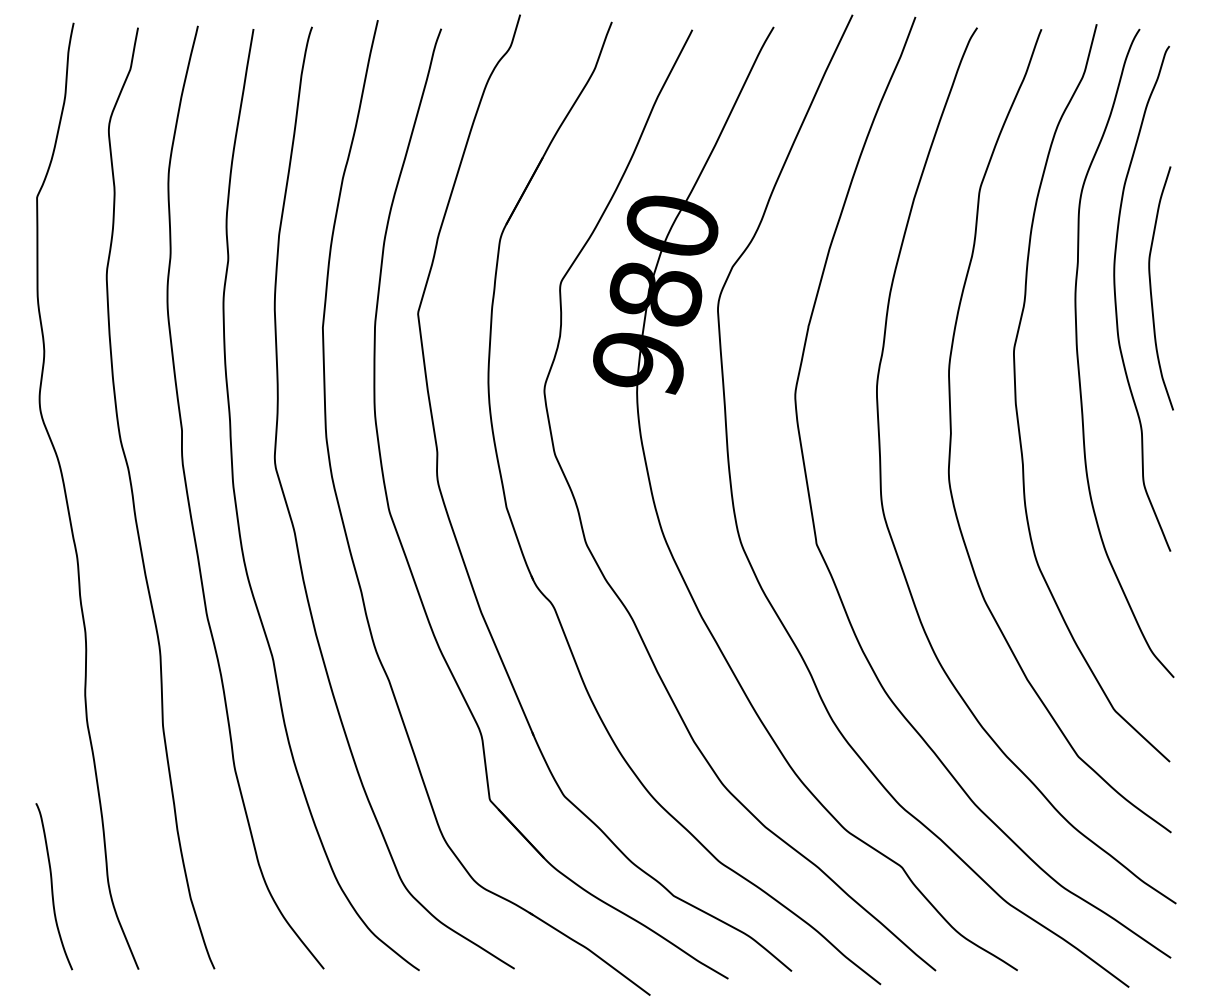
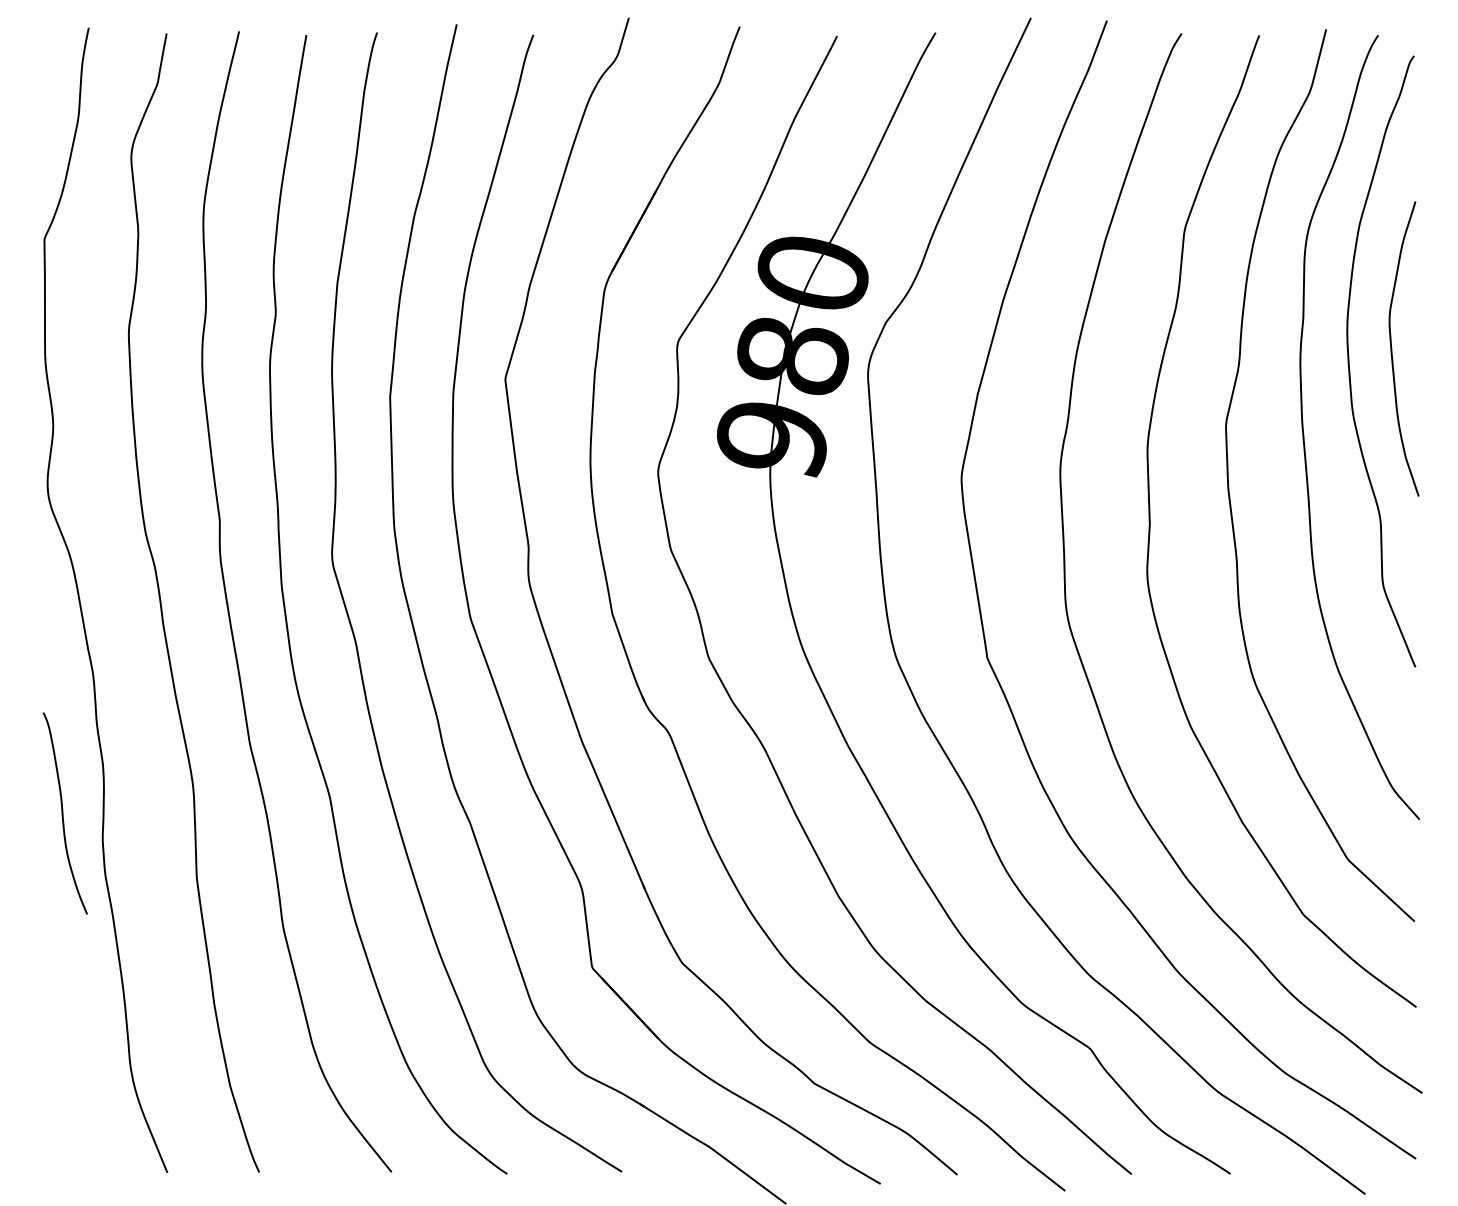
curve: (52, 886) -> (63, 813), moved

